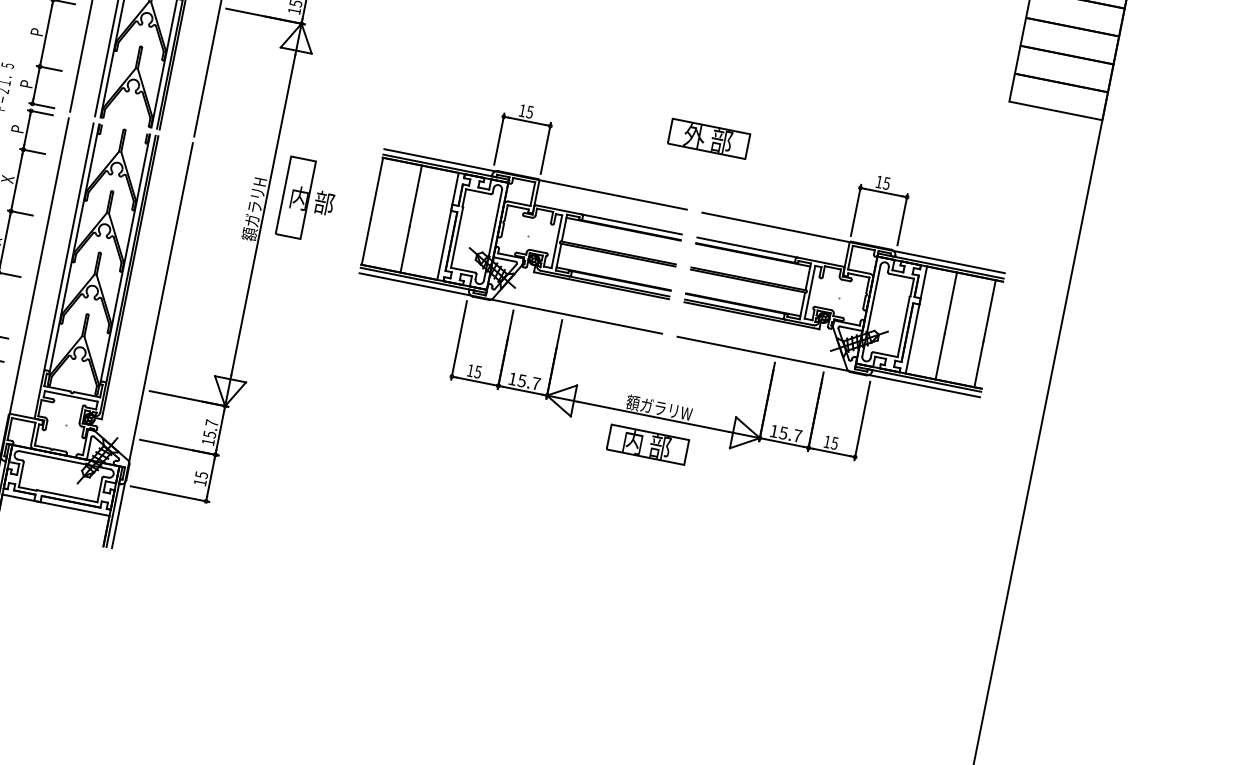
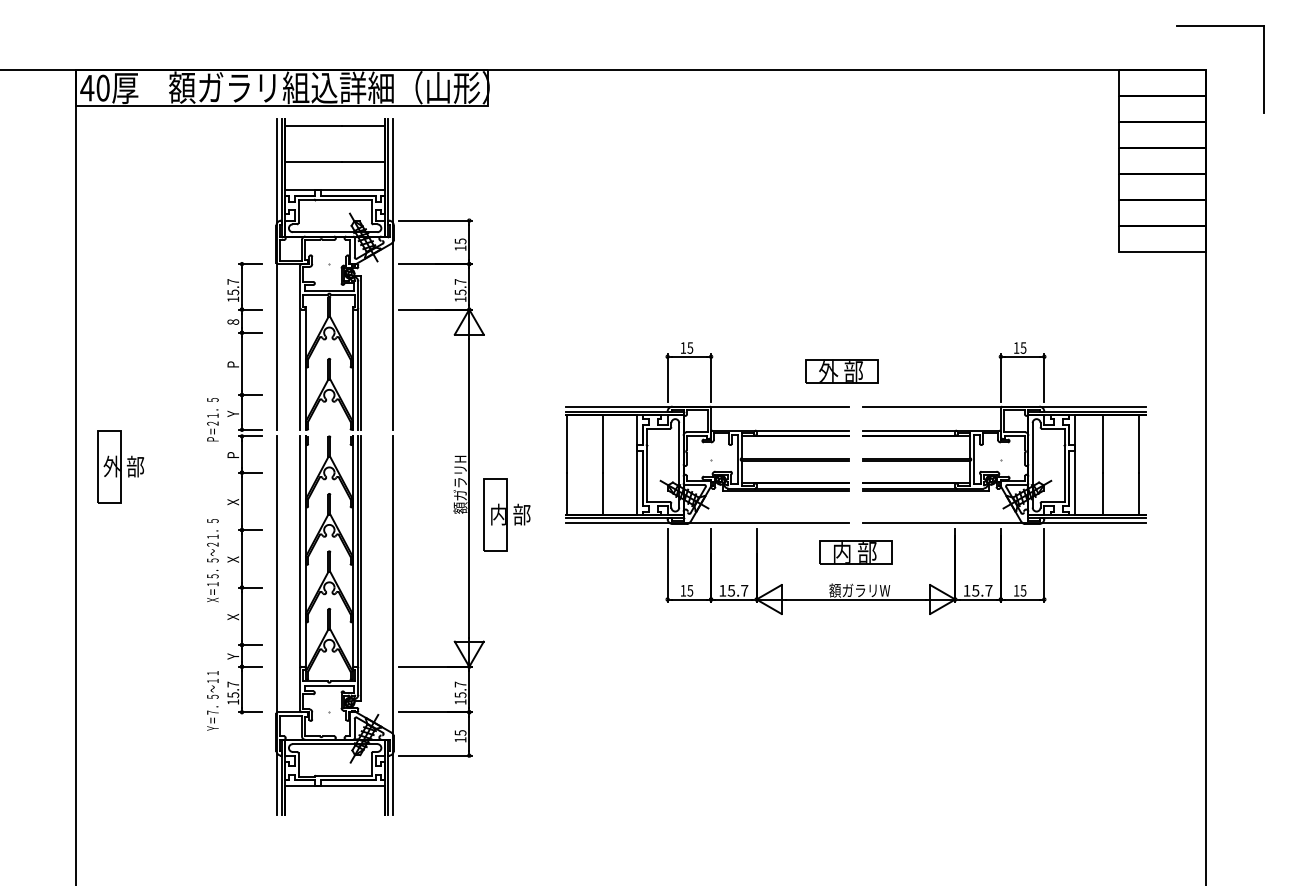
text: (26, 84) -> (233, 413), P -> Y
part: (708, 138) -> (841, 371), moved
part: (307, 199) -> (506, 514), moved
part: (647, 444) -> (855, 552), moved

